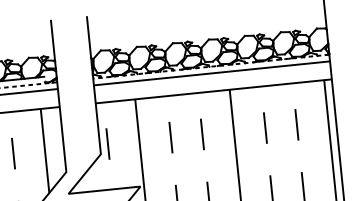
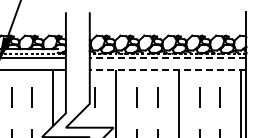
line: (211, 73) -> (167, 58), solid -> dashed
line: (212, 92) -> (167, 70), solid -> dashed

